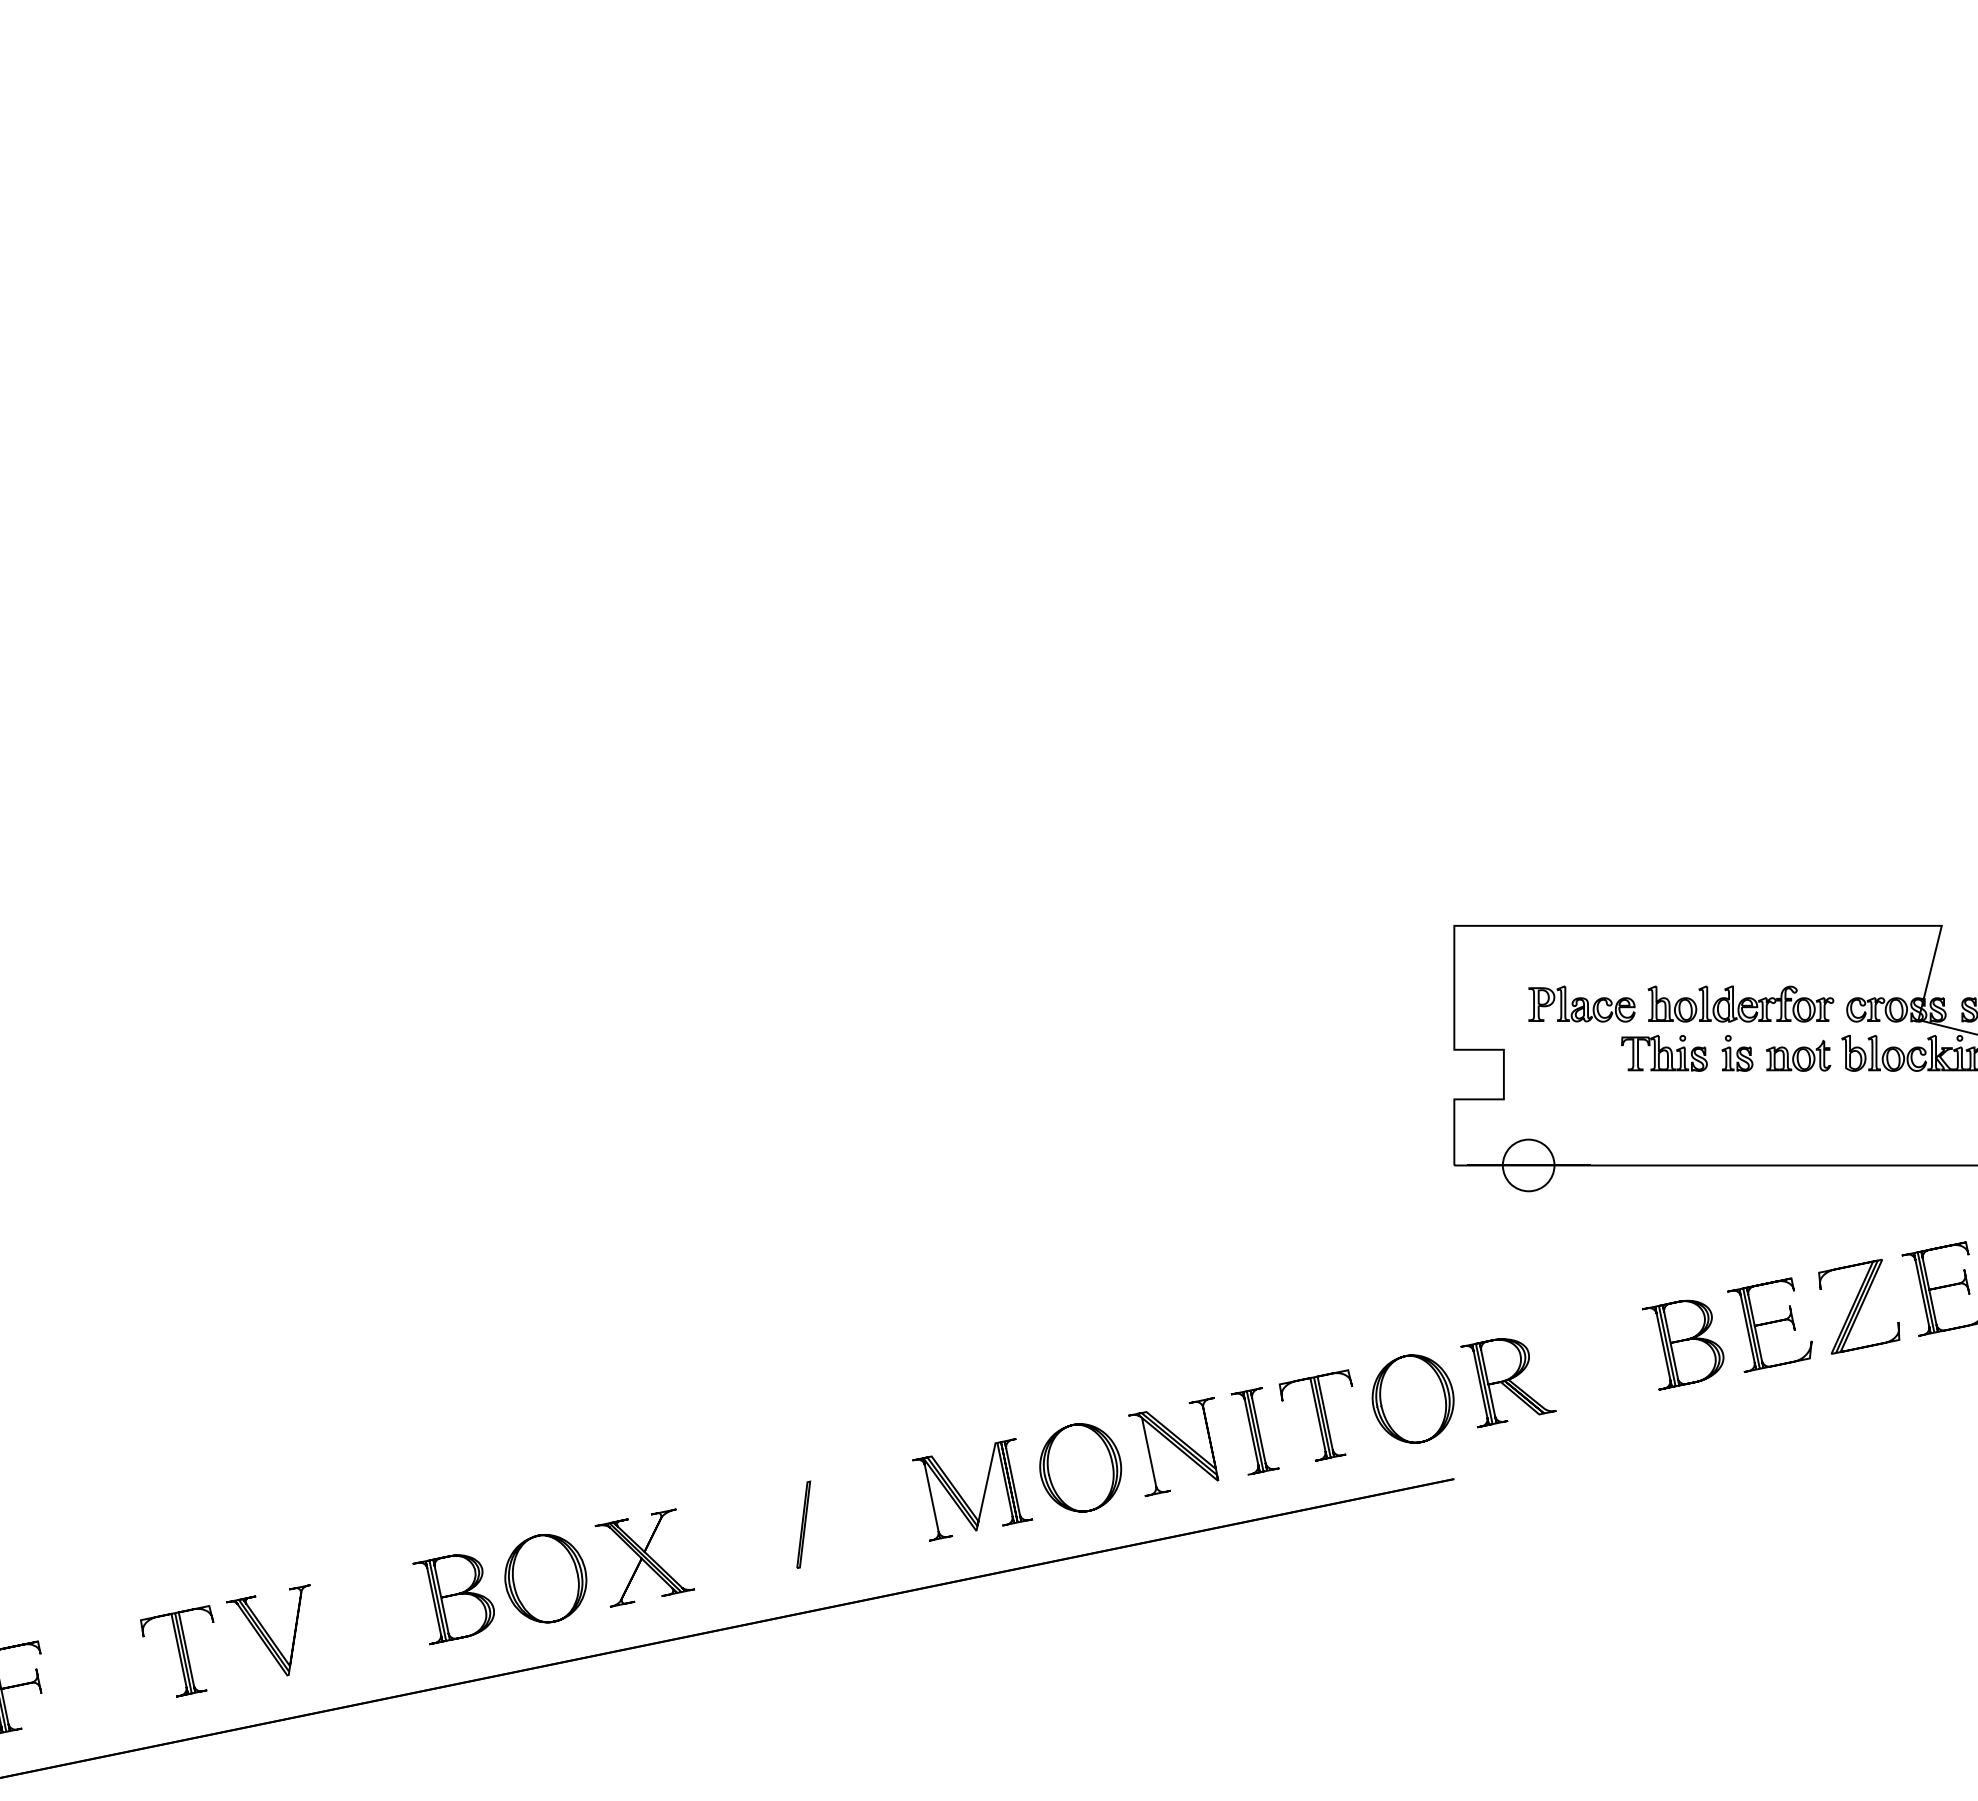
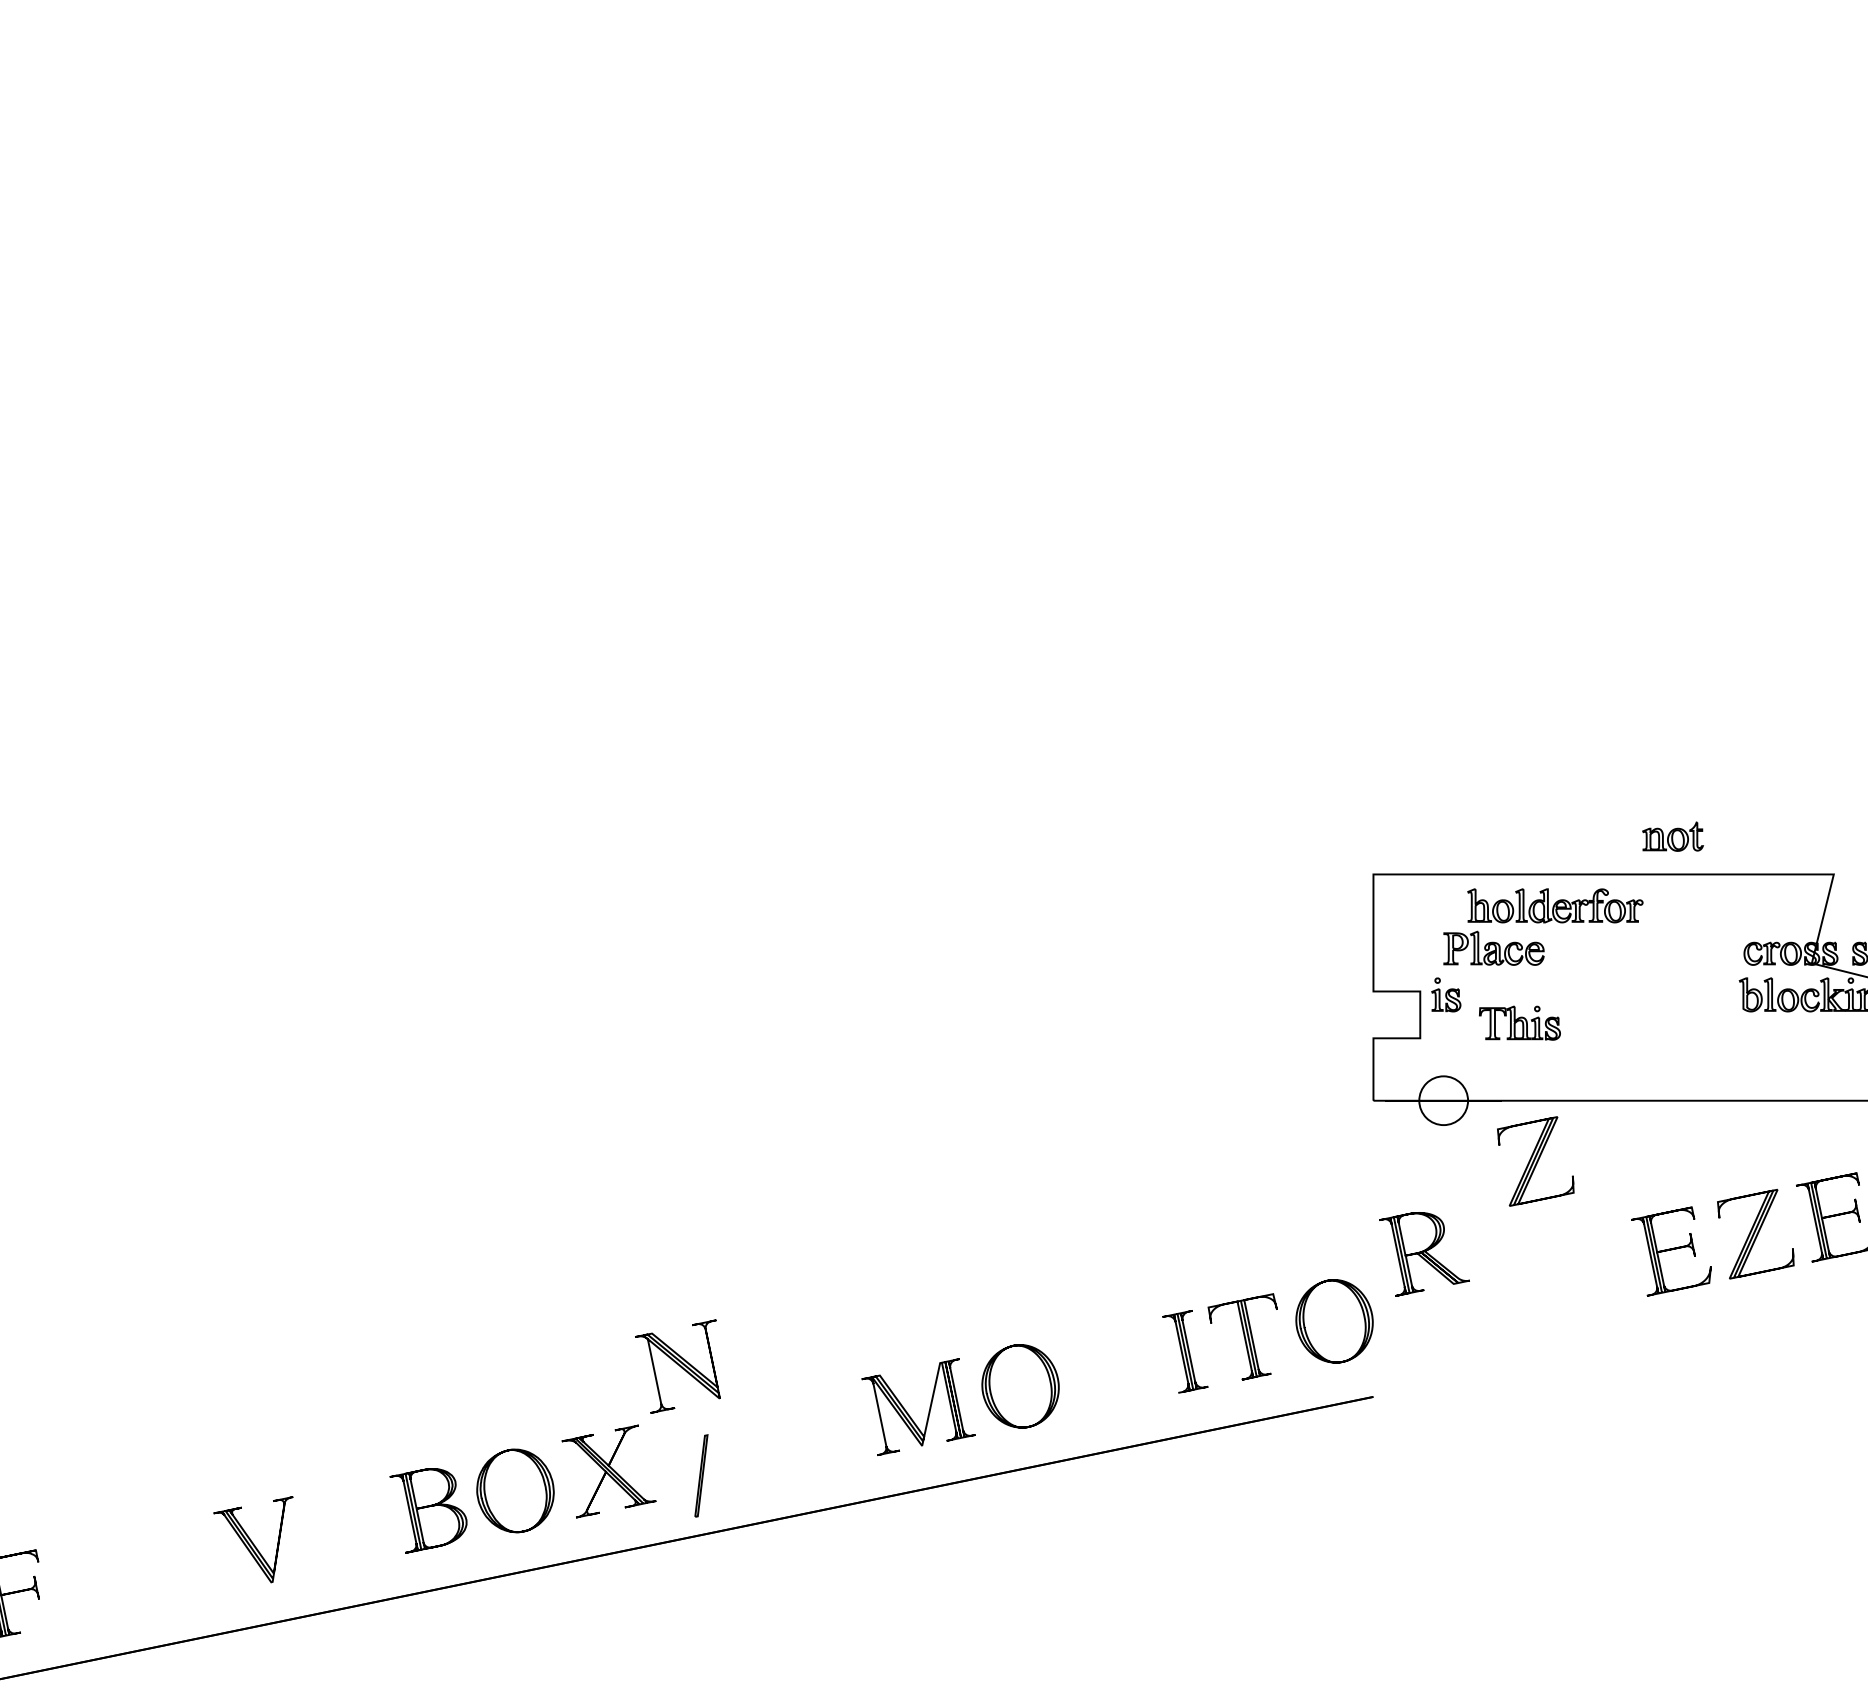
part: (1740, 1003) -> (1554, 905), moved
part: (1664, 1053) -> (1520, 1023), moved
part: (1737, 1053) -> (1446, 994), moved
part: (1798, 1055) -> (1672, 836), moved
curve: (1625, 1229) -> (1535, 1161), added
curve: (1683, 1341) -> (1589, 1266), removed
curve: (1508, 1383) -> (1424, 1254), moved
curve: (1173, 1445) -> (677, 1365), moved
part: (803, 1524) -> (701, 1475), moved
curve: (178, 1651) -> (168, 1559), removed

